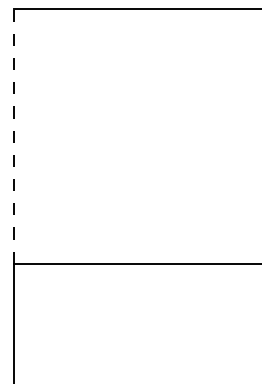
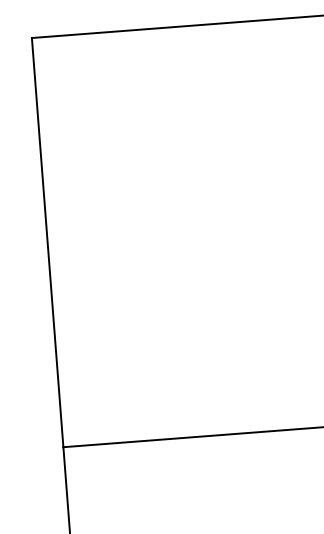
line: (13, 135) -> (47, 241), dashed -> solid

